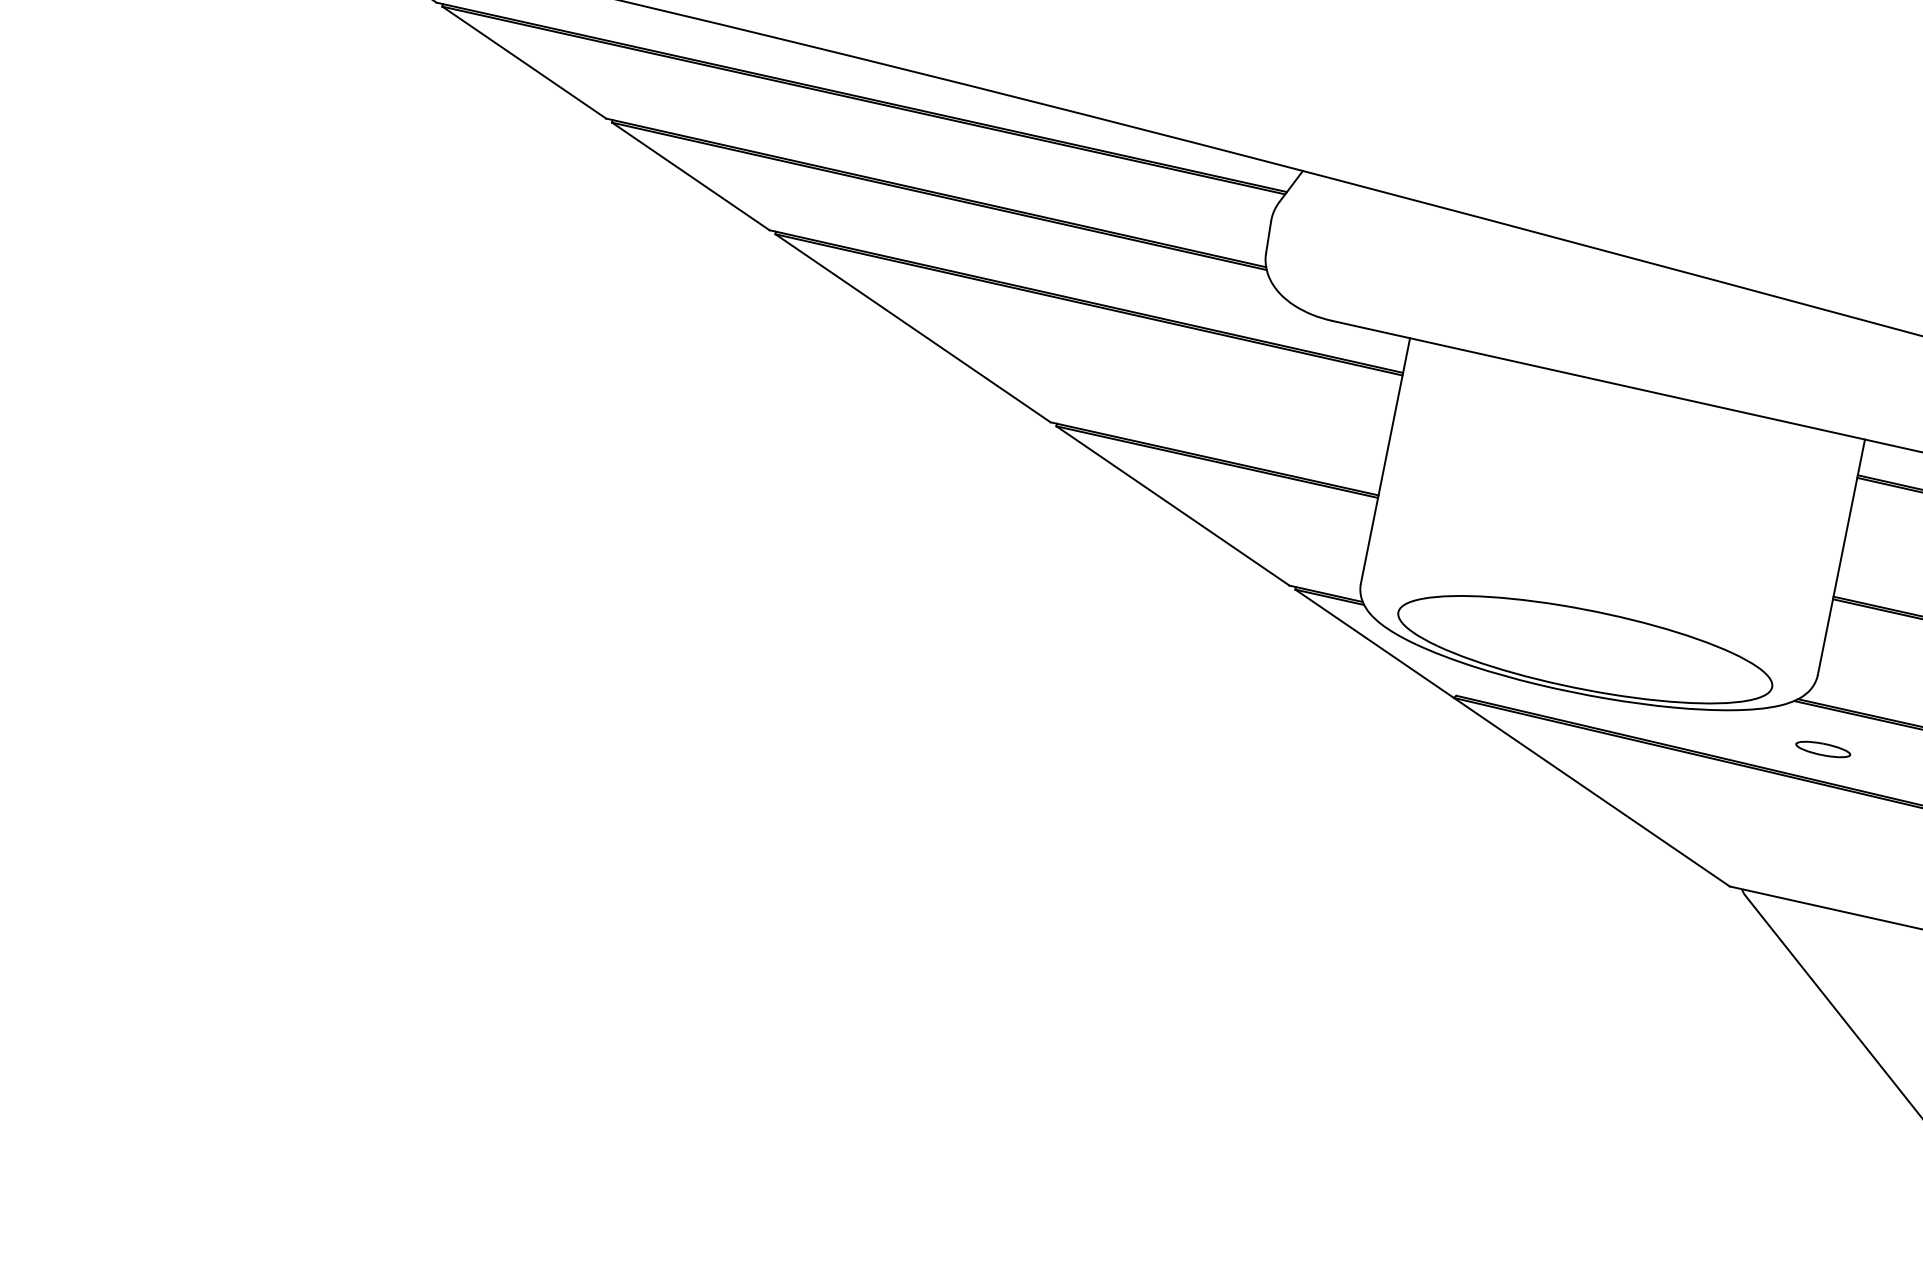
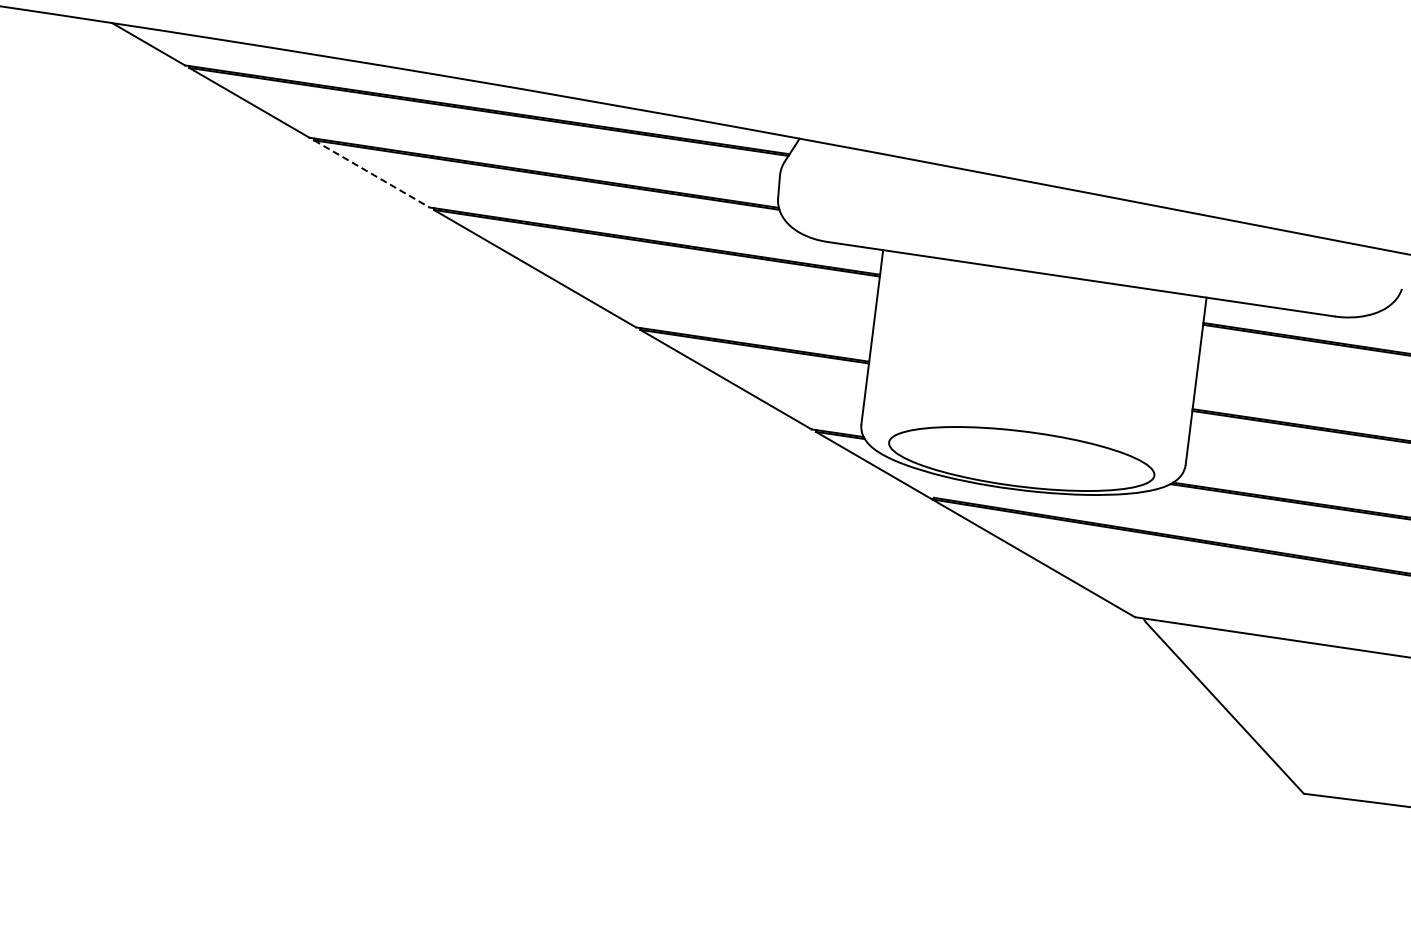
line: (690, 175) -> (371, 173), solid -> dashed
part: (1823, 749) -> (1193, 516), removed

